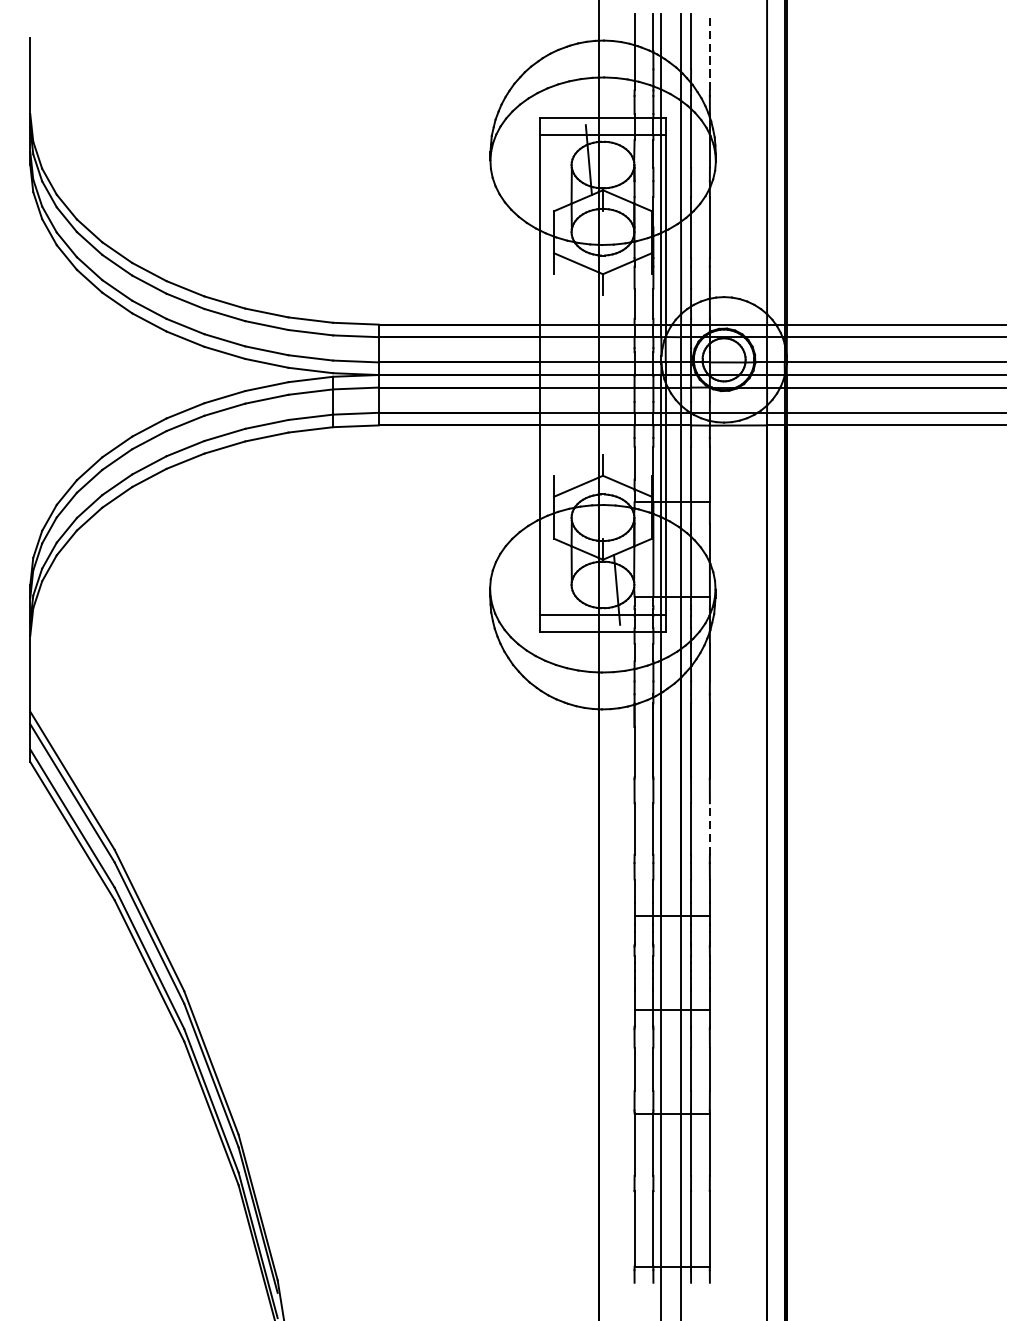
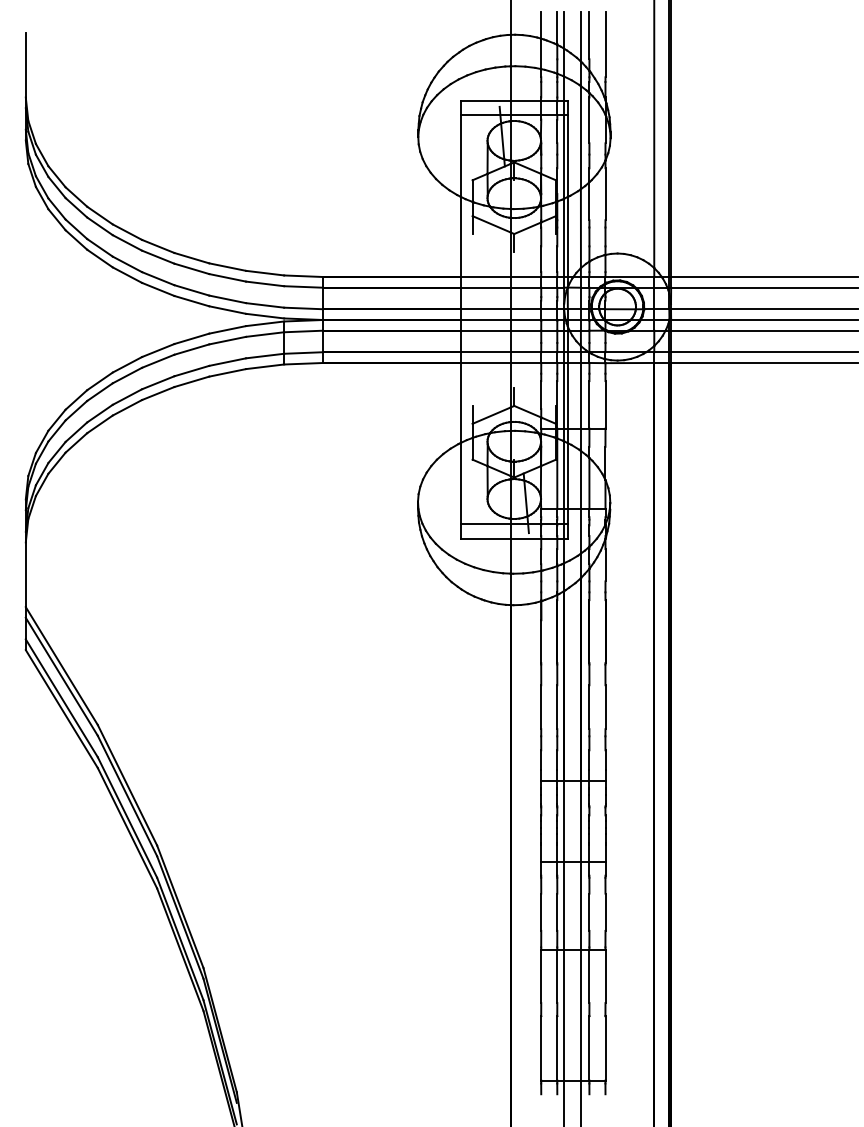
line: (709, 52) -> (605, 44), dashed -> solid
line: (709, 829) -> (605, 707), dashed -> solid

